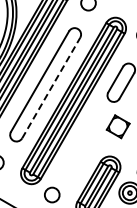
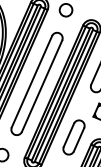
line: (51, 87) -> (42, 85), dashed -> solid
part: (81, 151) -> (73, 137), added

